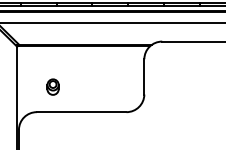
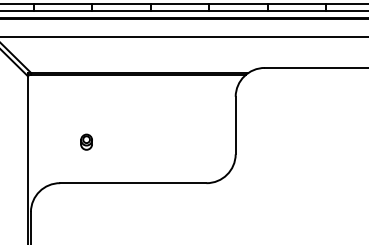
part: (52, 86) -> (85, 141), size x0.6

